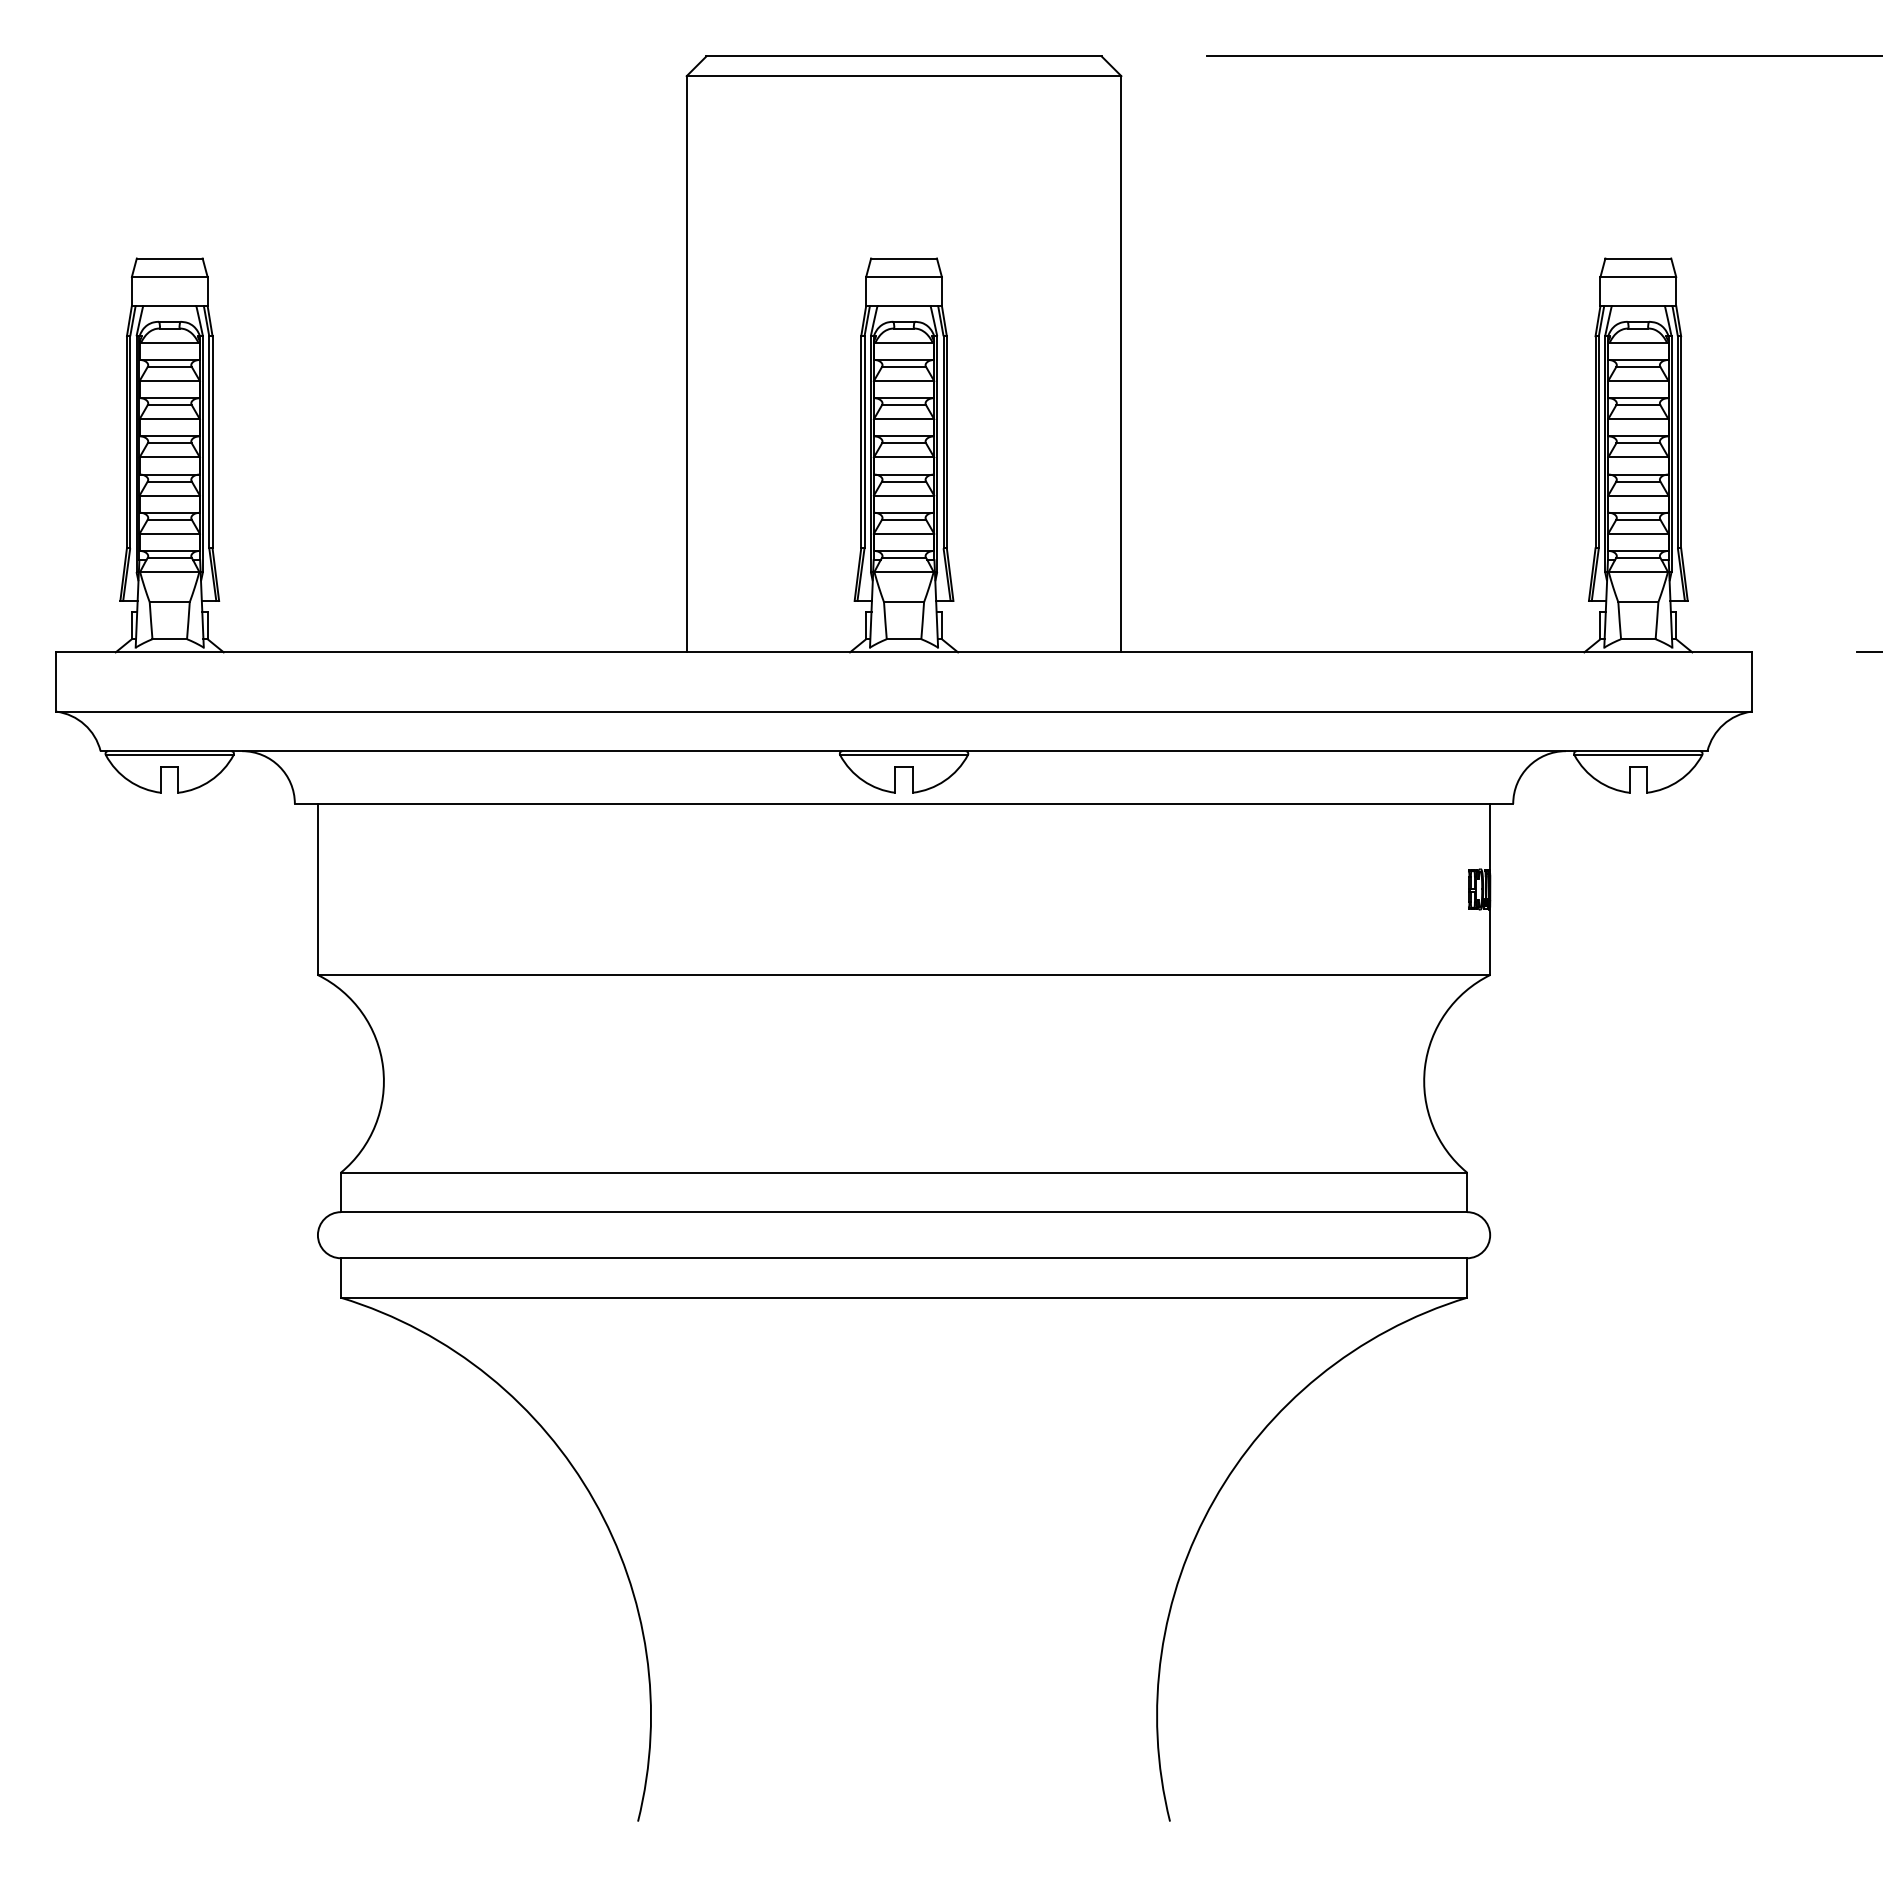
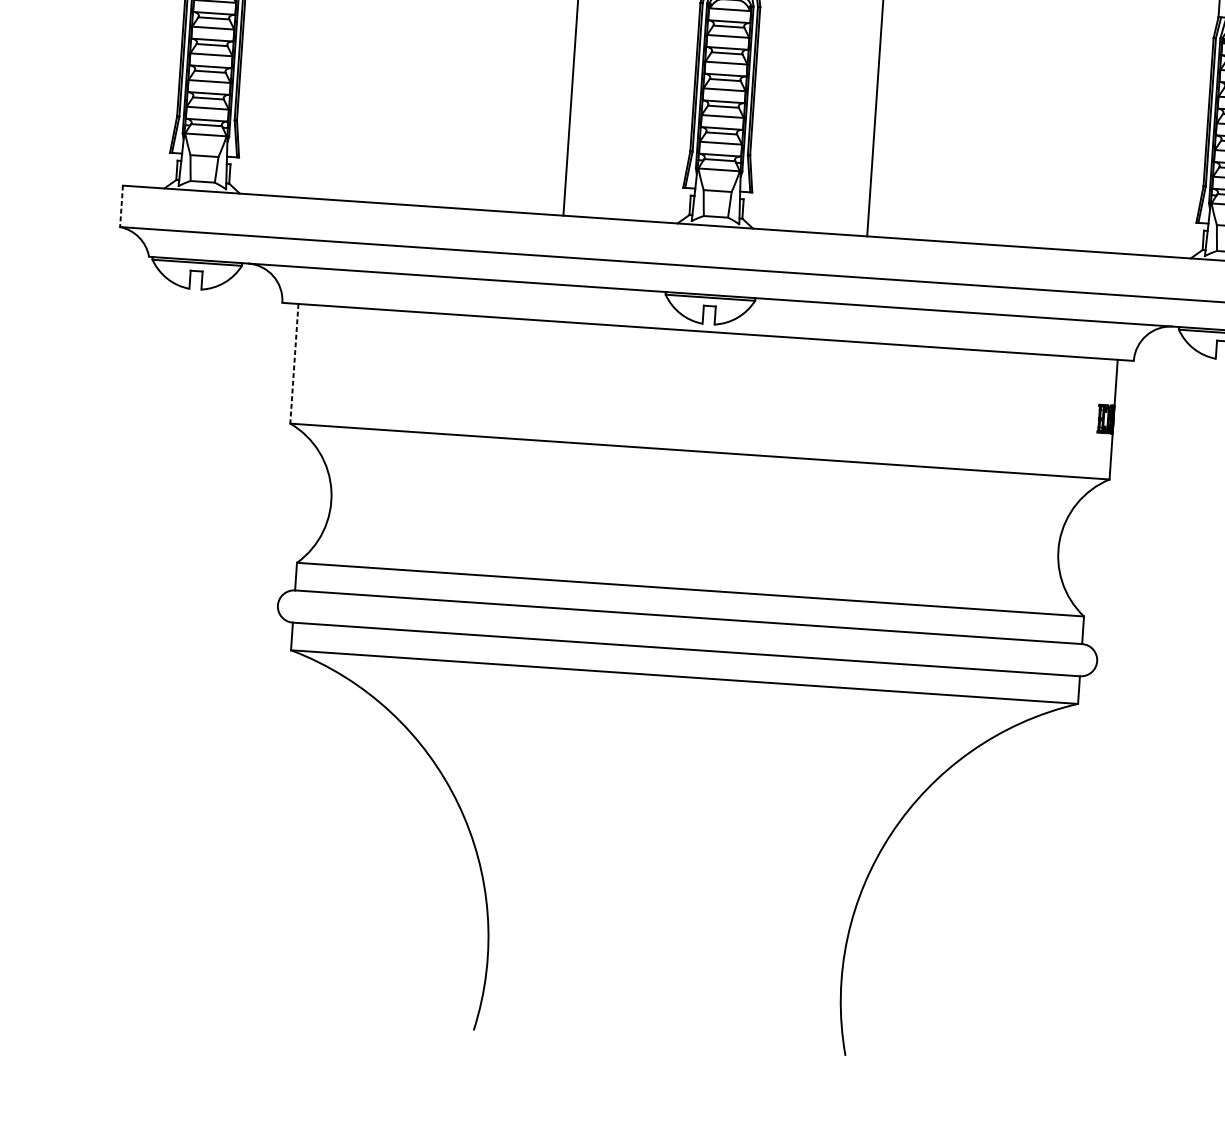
line: (56, 682) -> (121, 206), solid -> dashed
line: (317, 889) -> (294, 363), solid -> dashed

